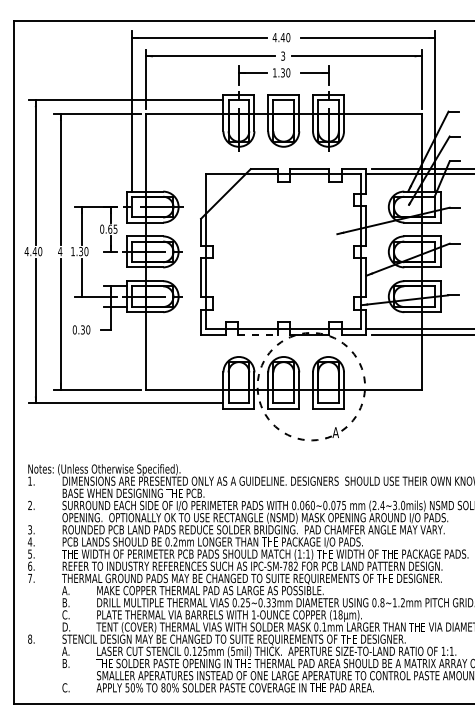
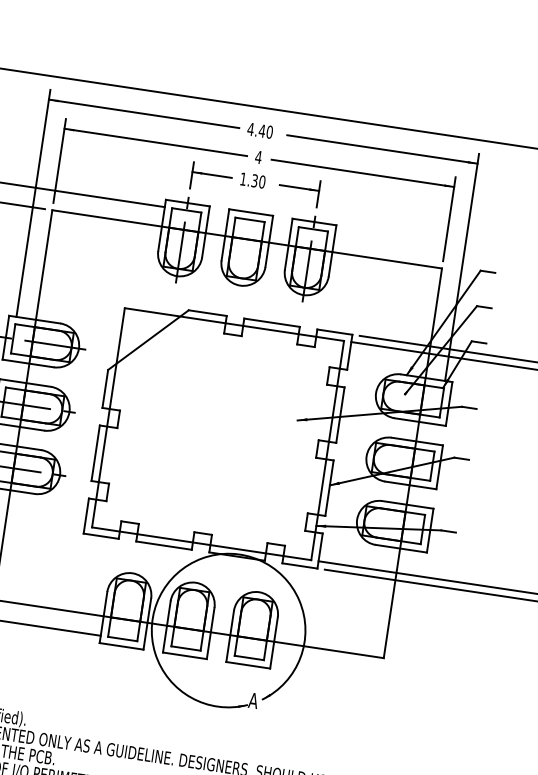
text: (282, 55) -> (257, 156), 3 -> 4
line: (257, 334) -> (163, 545), dashed -> solid
arc: (285, 339) -> (202, 558), dashed -> solid

